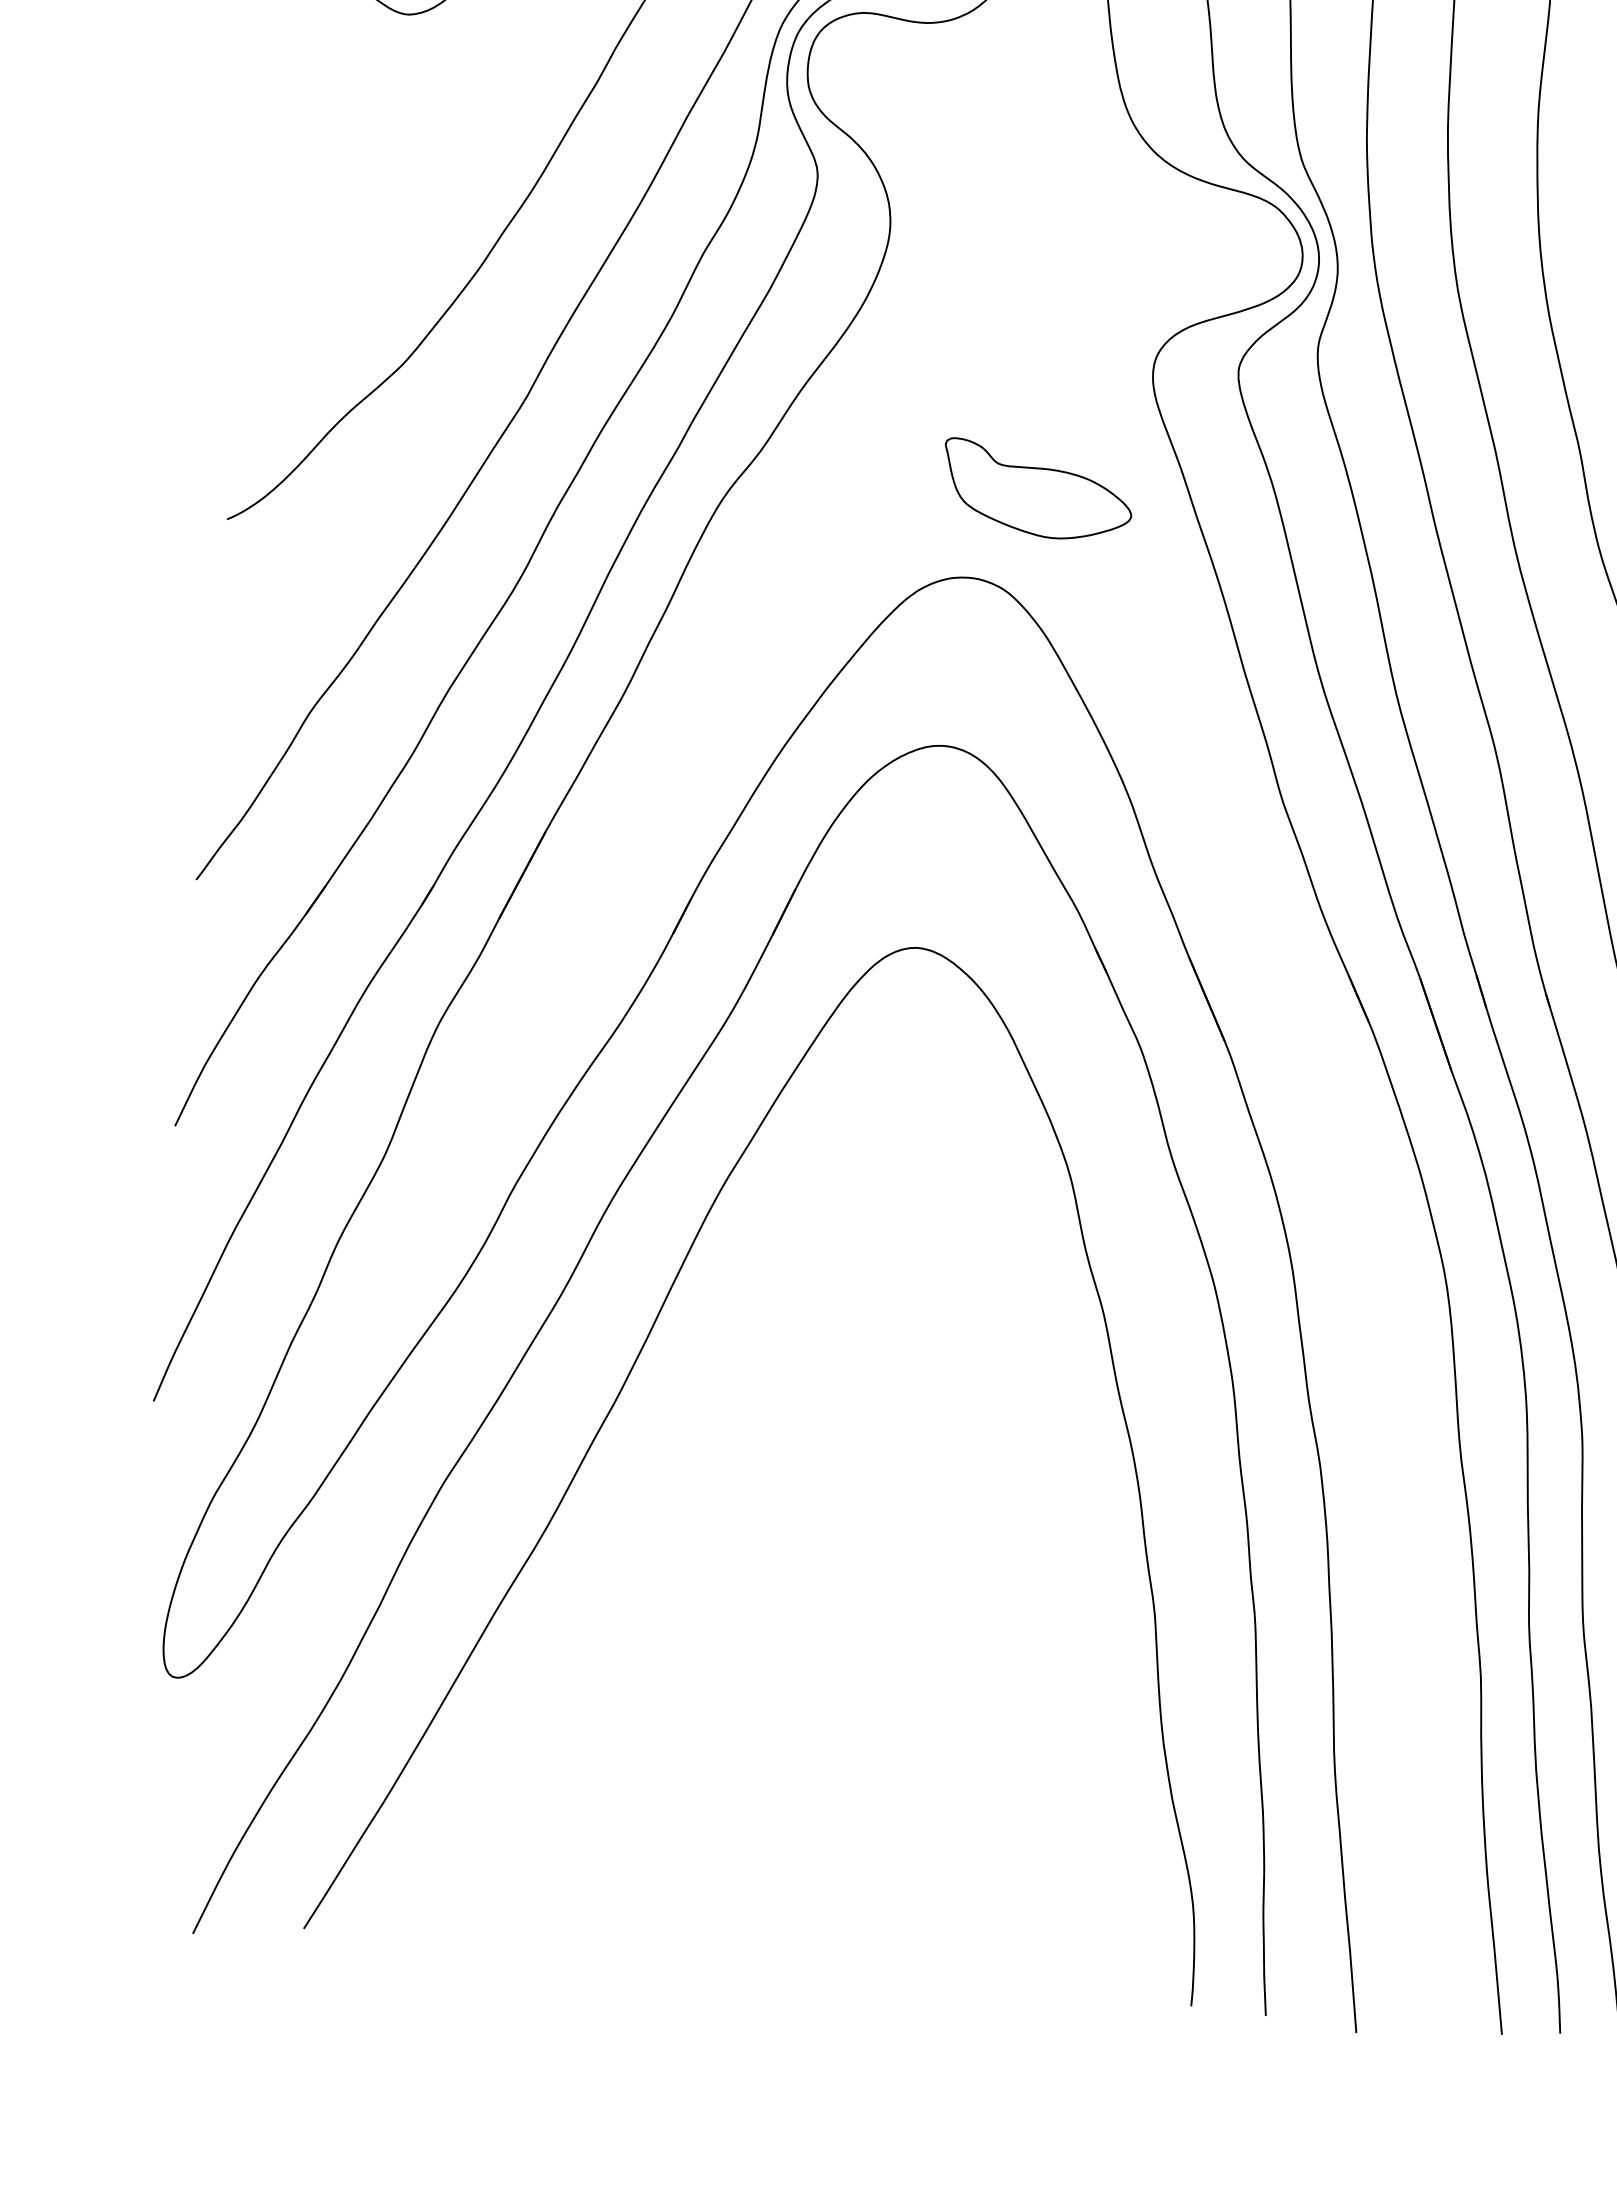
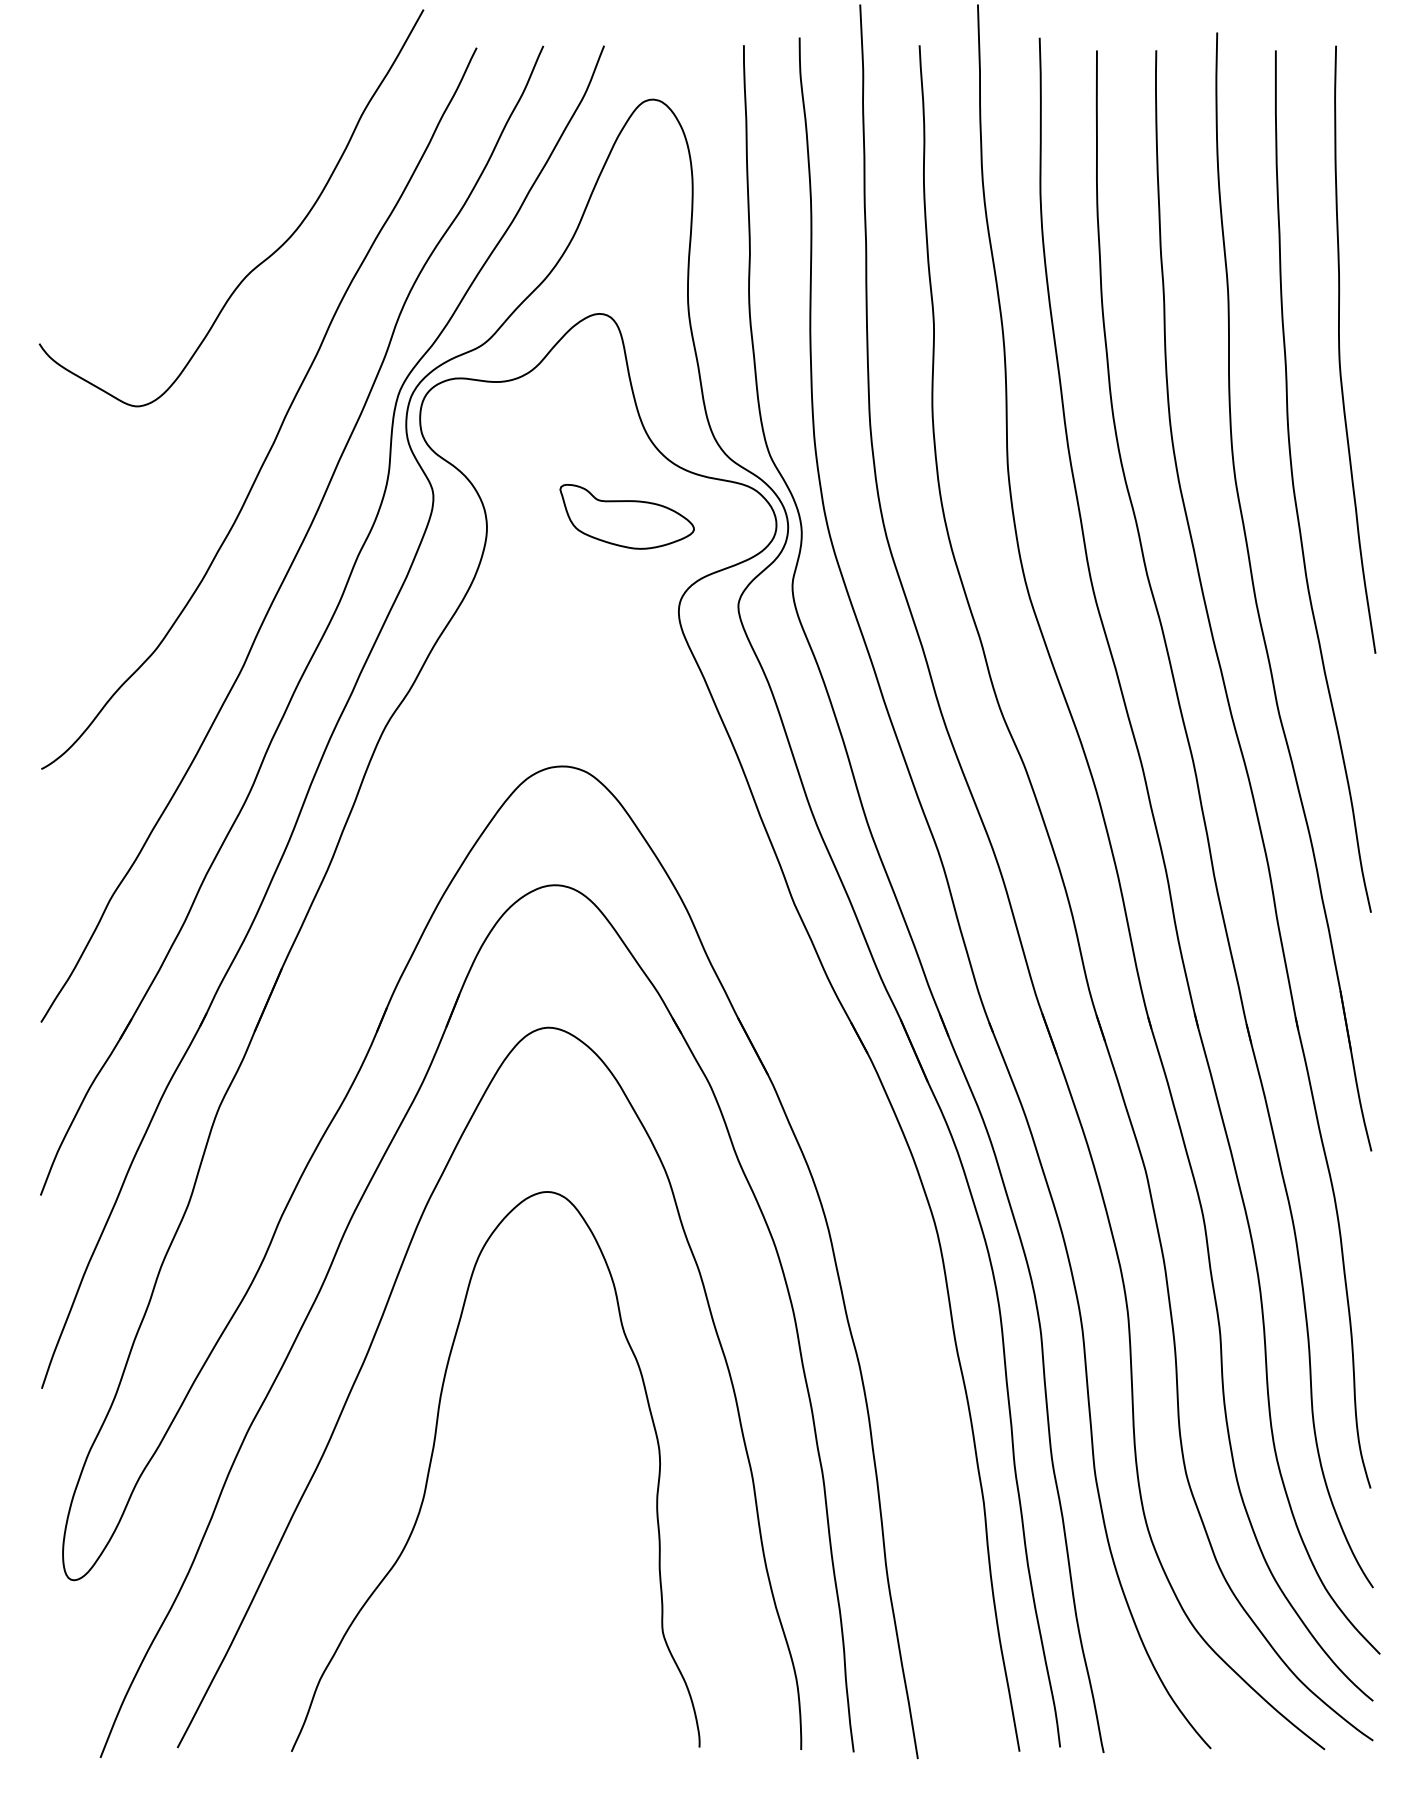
part: (1036, 490) -> (626, 516), moved
curve: (701, 1547) -> (432, 1458), added

